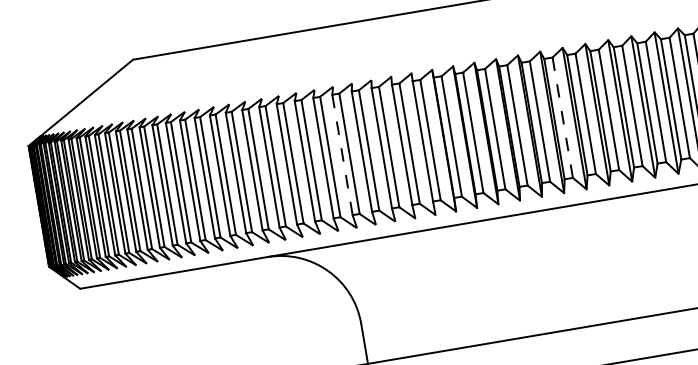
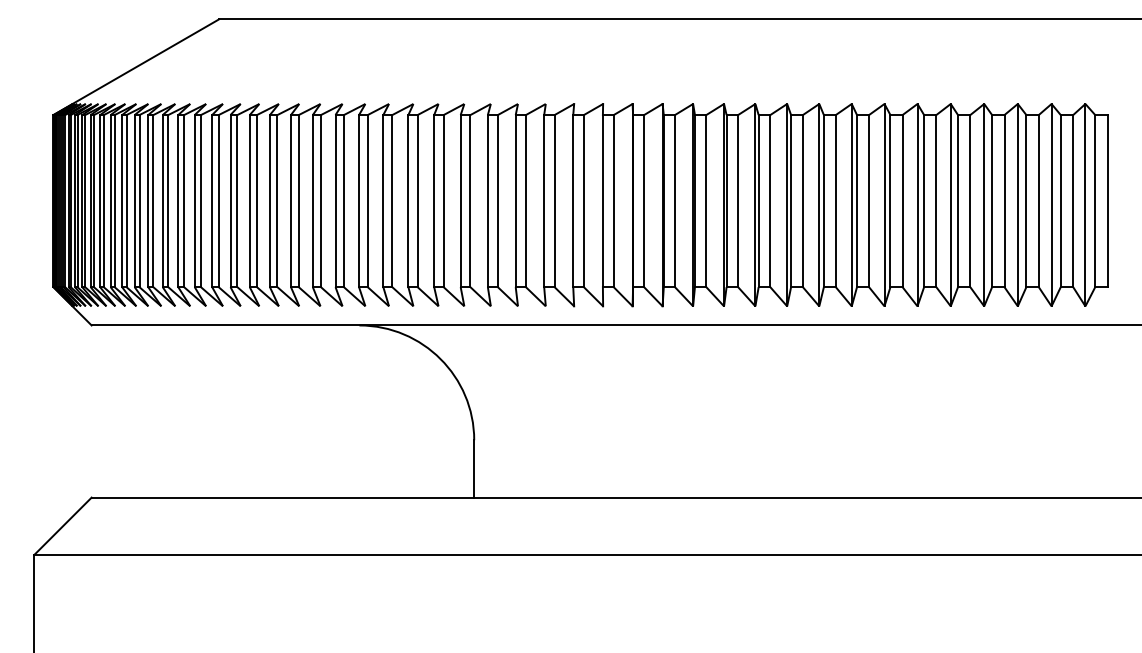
line: (562, 117) -> (802, 200), dashed -> solid
line: (342, 155) -> (487, 201), dashed -> solid

